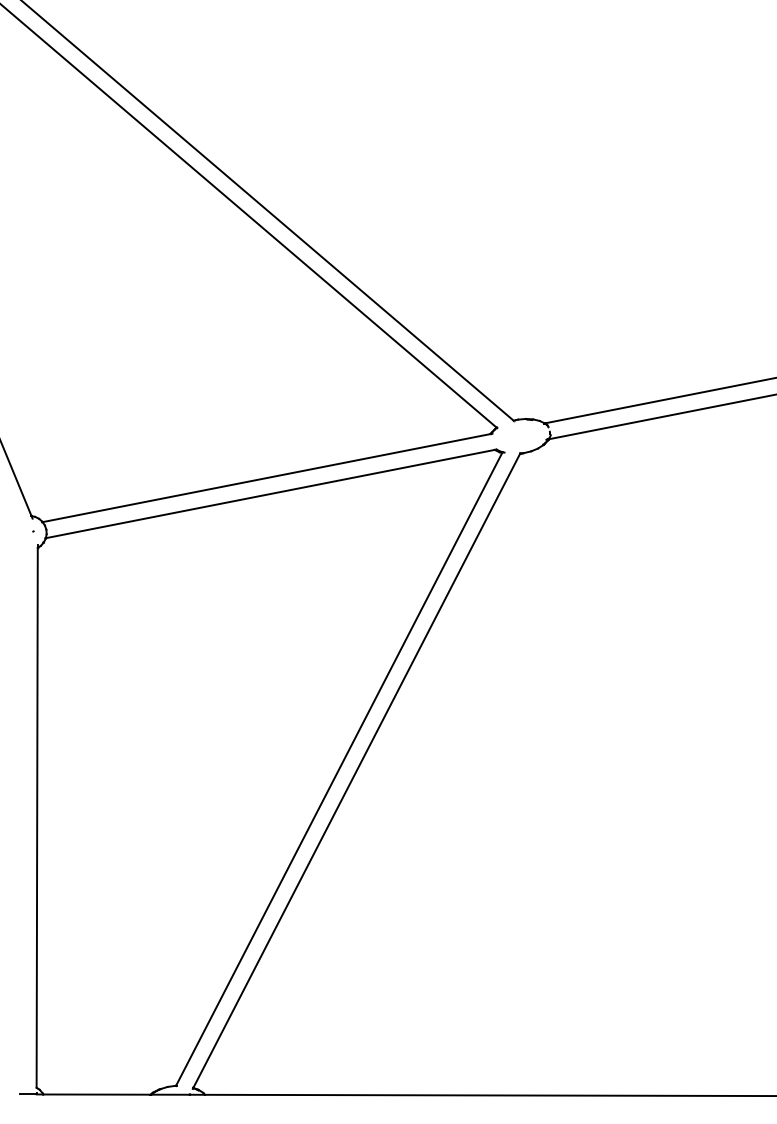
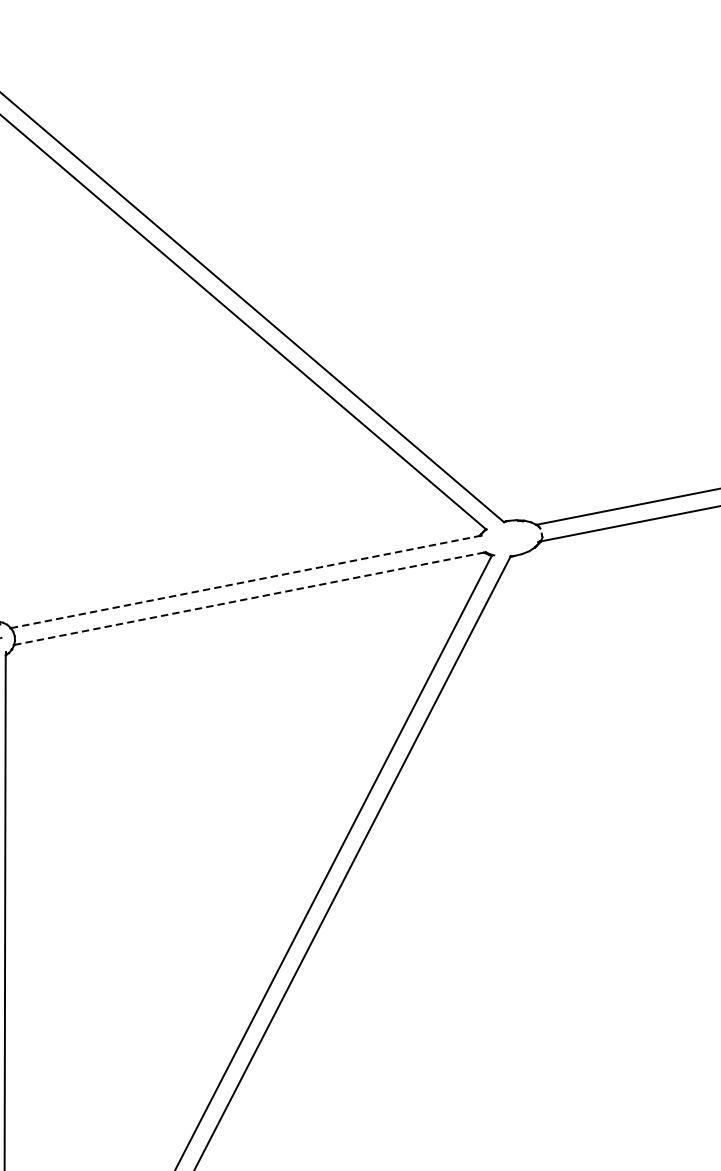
line: (267, 478) -> (246, 582), solid -> dashed
line: (270, 494) -> (249, 599), solid -> dashed

